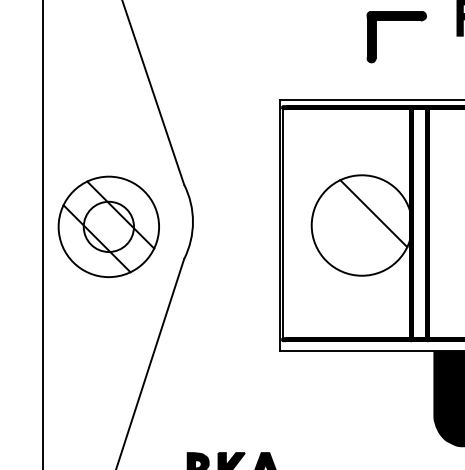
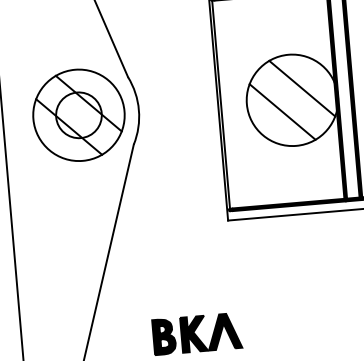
part: (108, 226) -> (78, 114), moved
line: (349, 236) -> (281, 111), added

